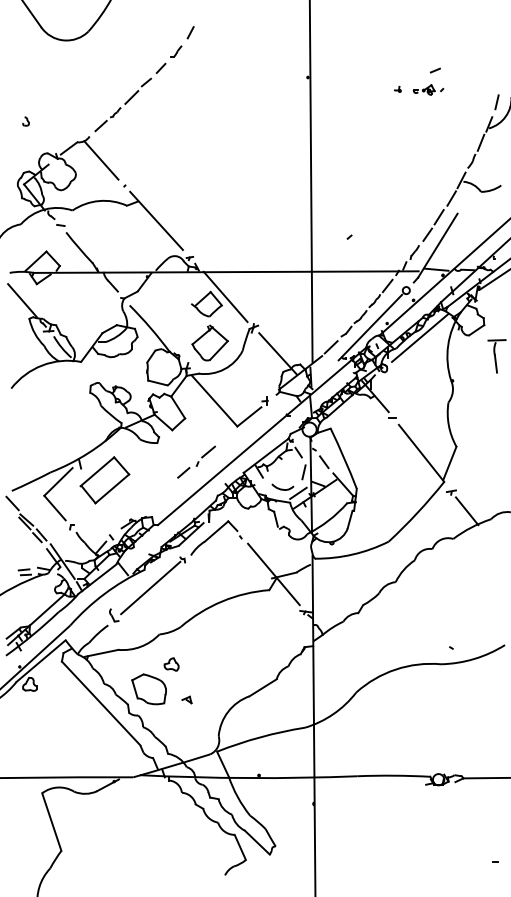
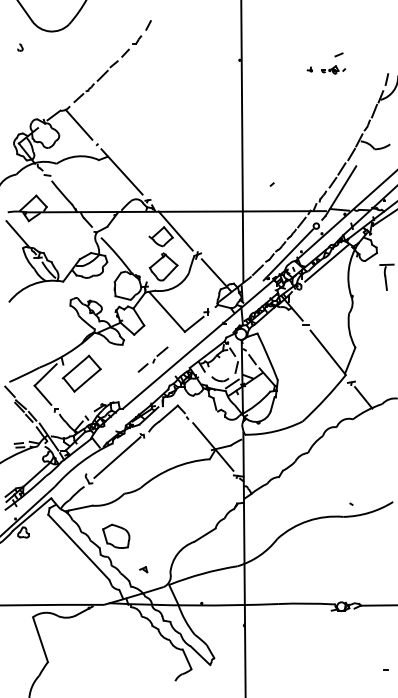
part: (26, 121) -> (20, 47), moved
part: (171, 663) -> (133, 516), removed
part: (186, 699) -> (143, 569), moved

